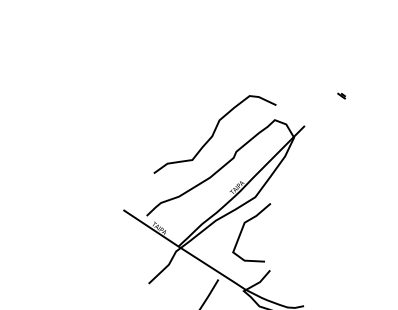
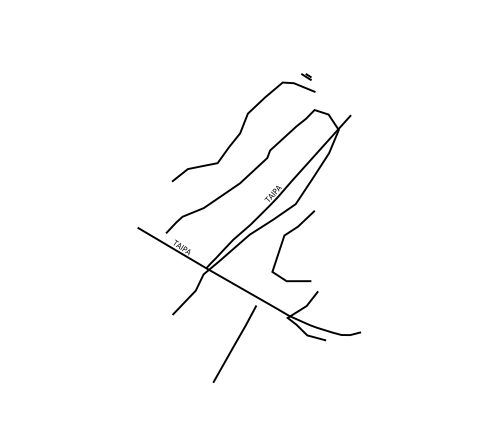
part: (341, 95) -> (306, 76), moved

